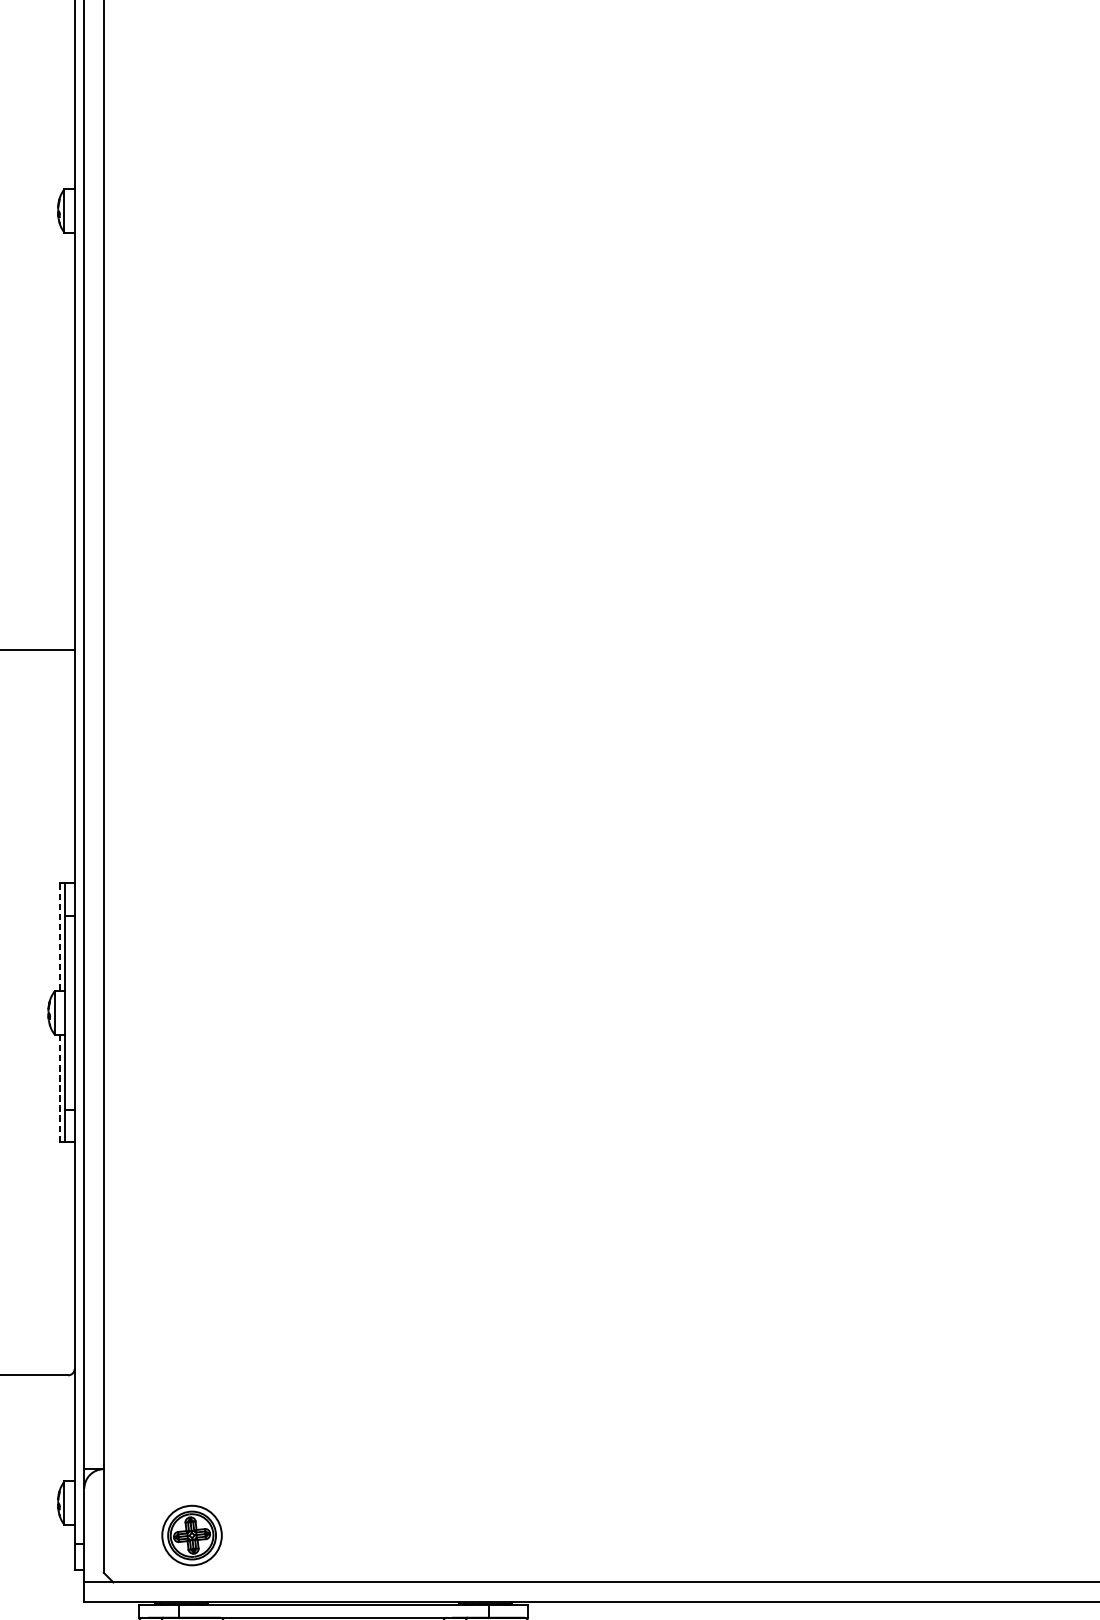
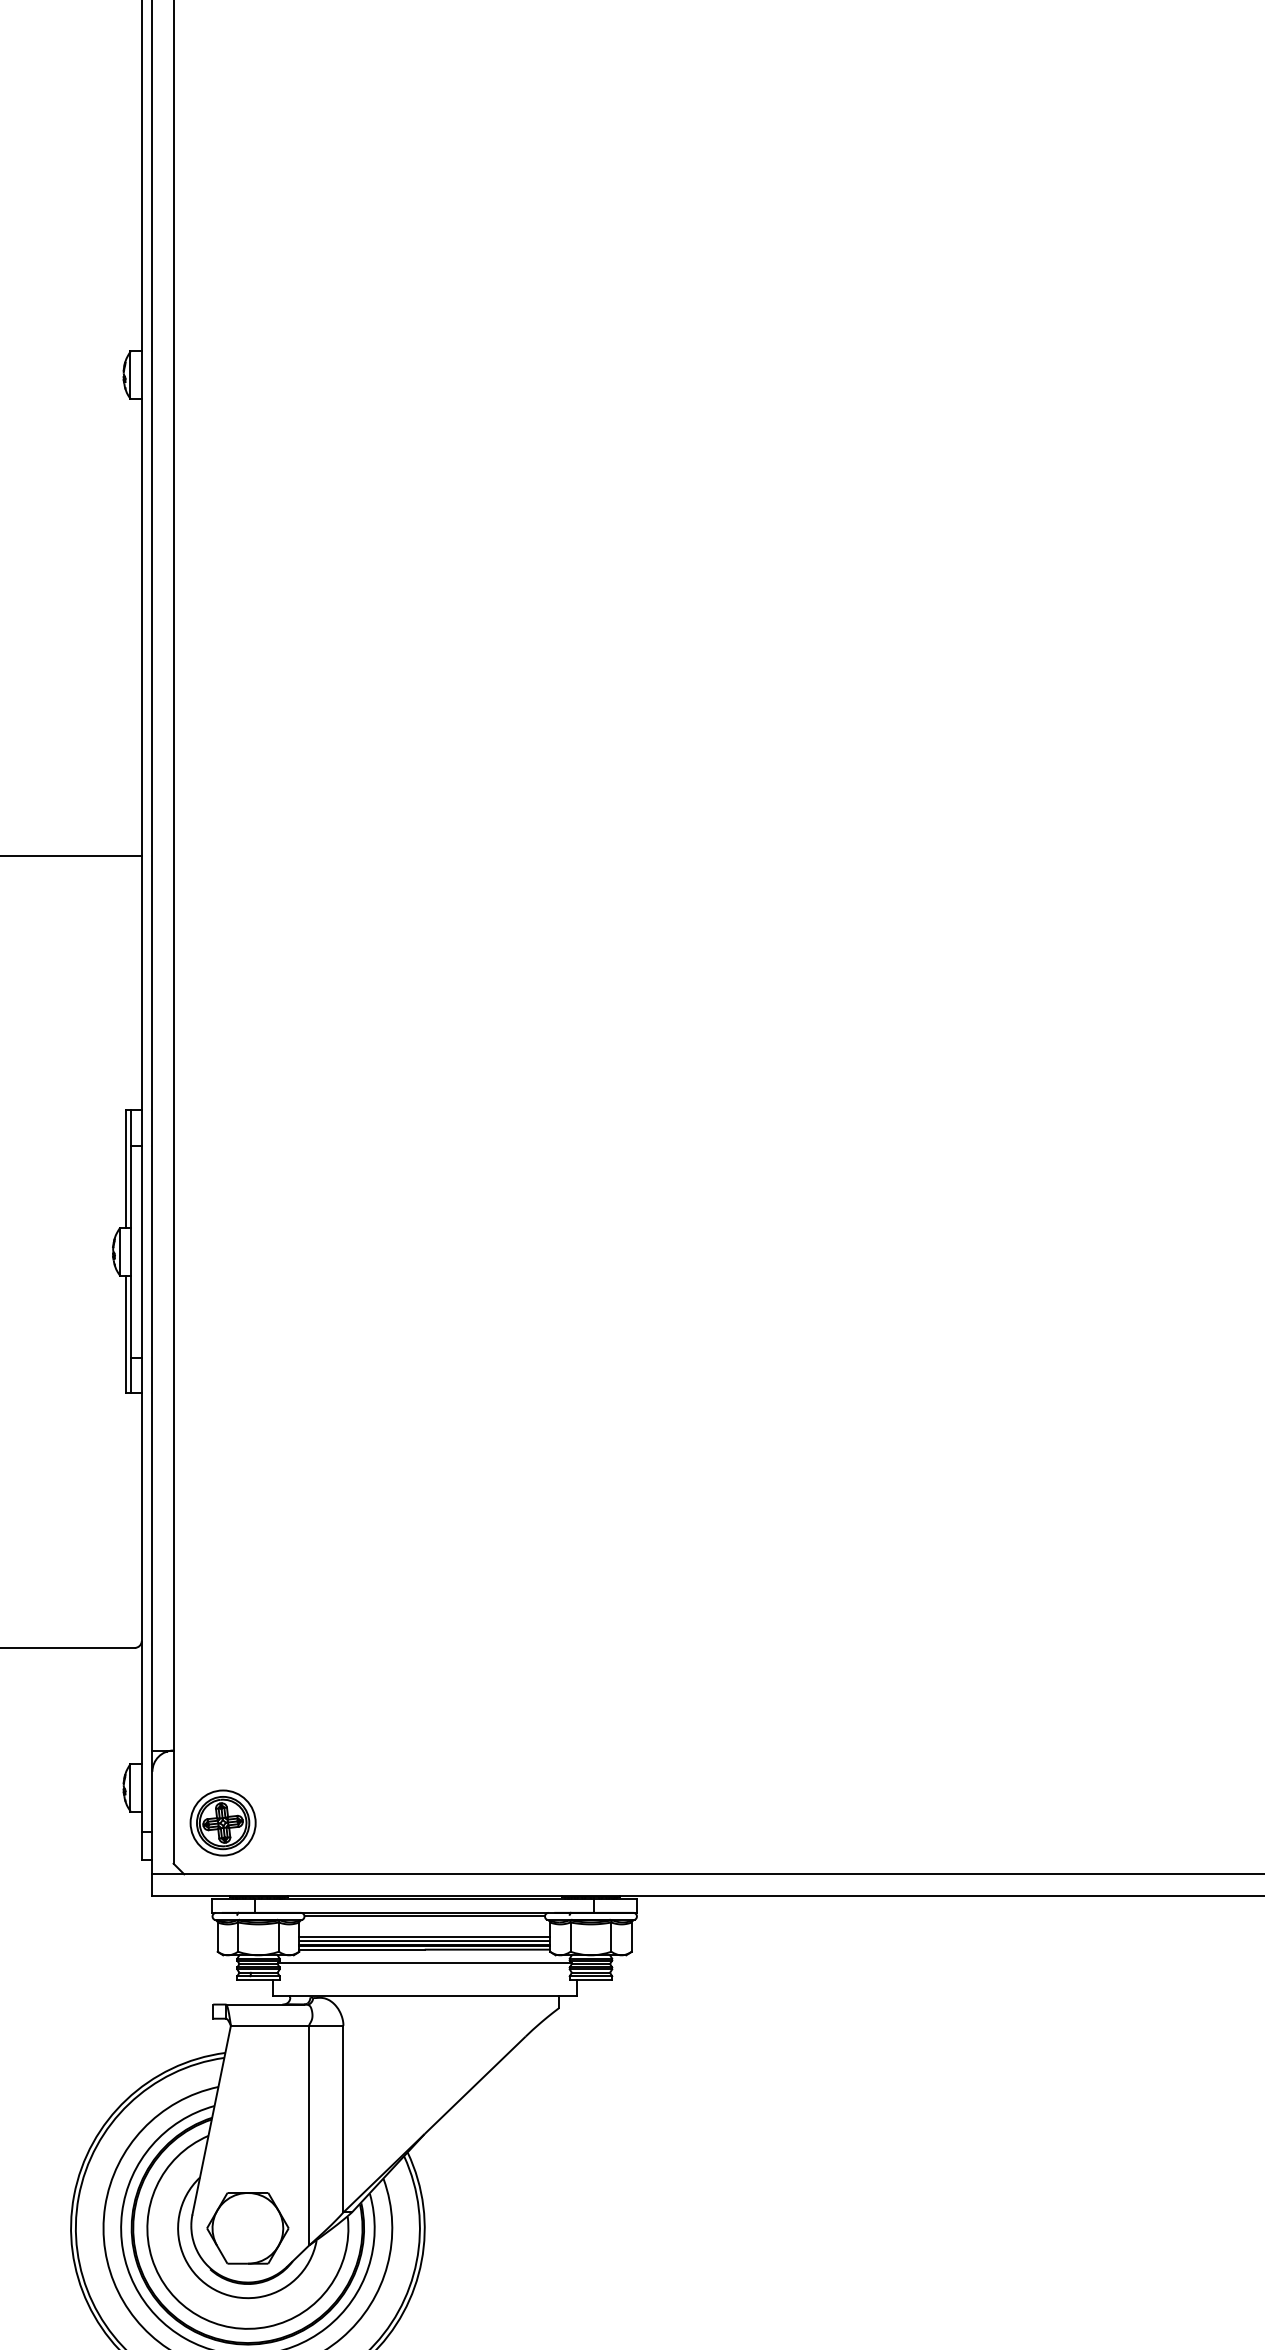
line: (59, 937) -> (125, 1169), dashed -> solid
line: (59, 1088) -> (125, 1334), dashed -> solid
part: (191, 1535) -> (222, 1822), moved

